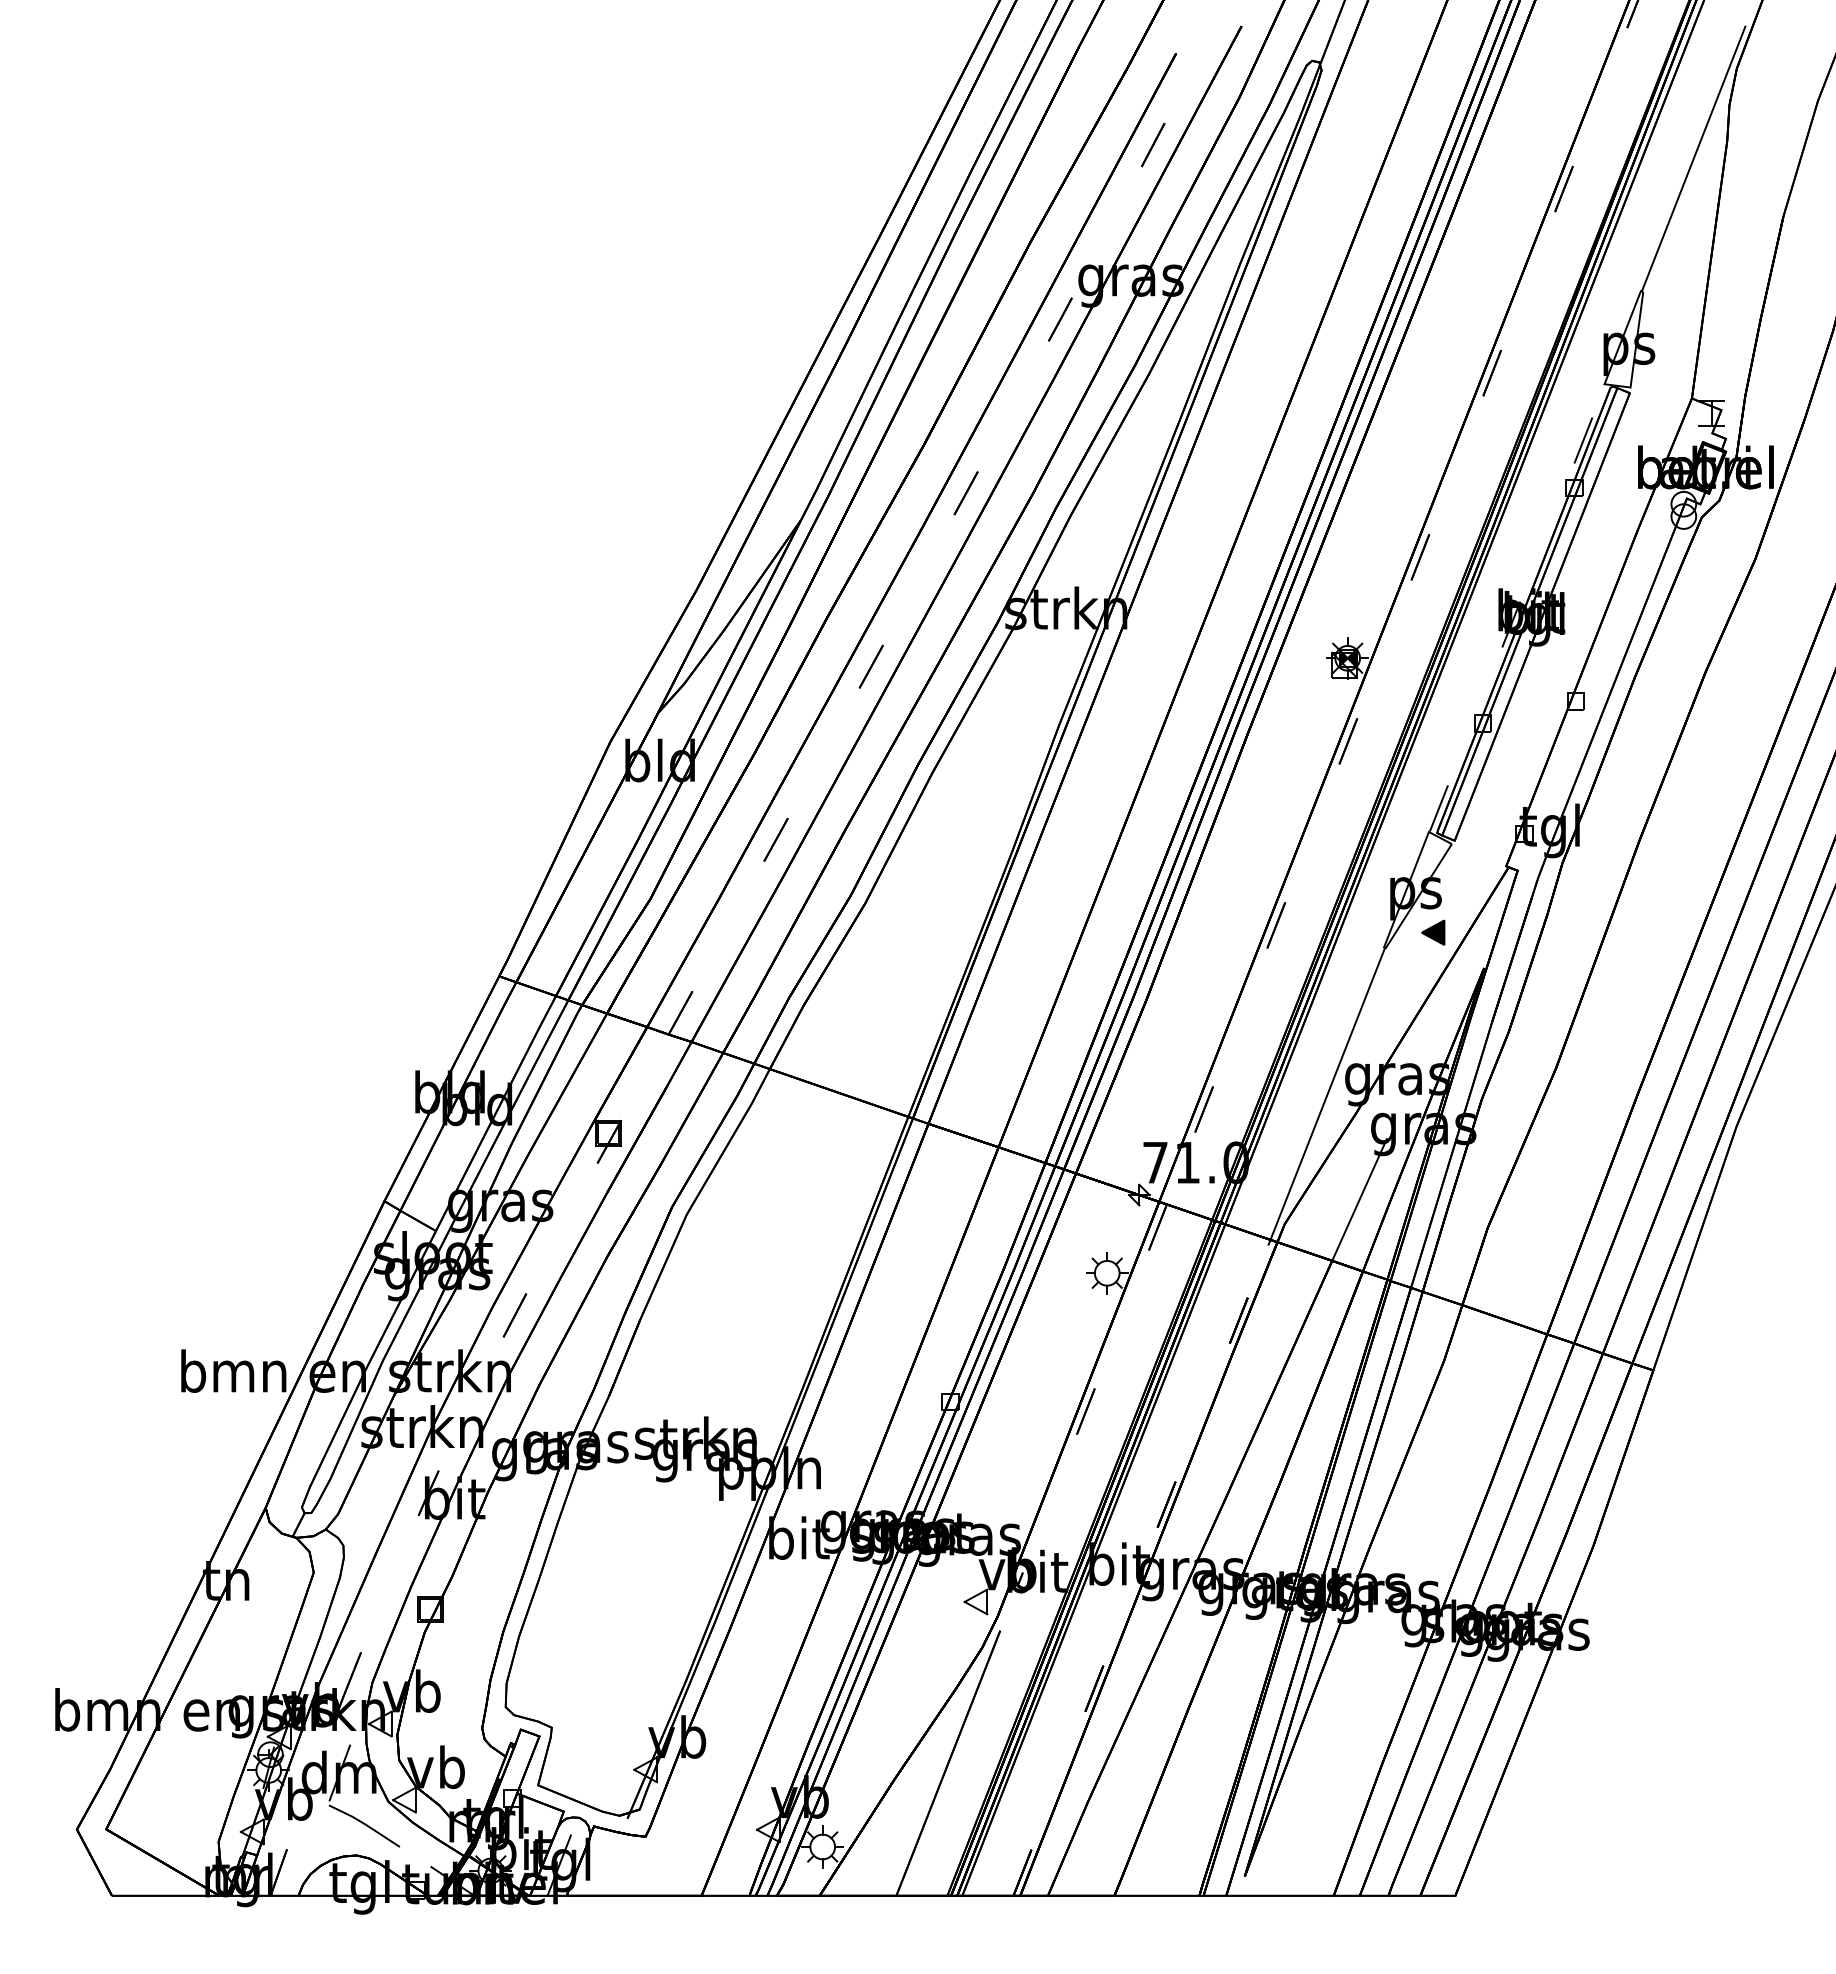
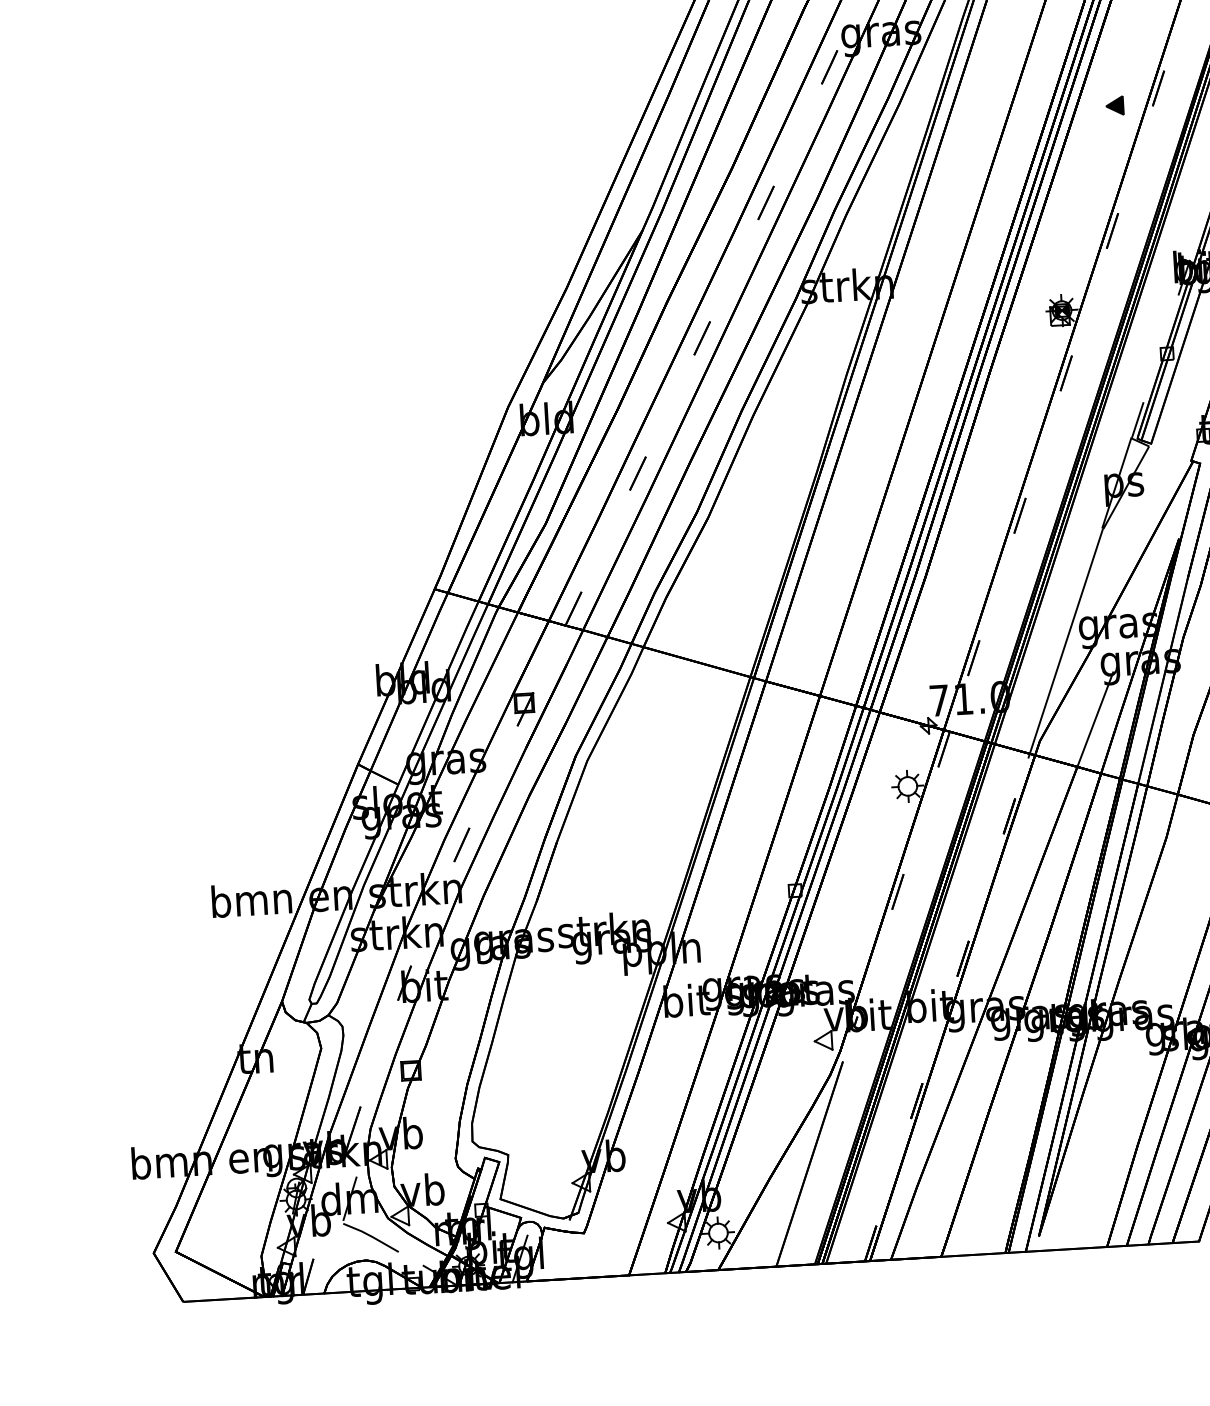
part: (1433, 932) -> (1114, 105), moved

